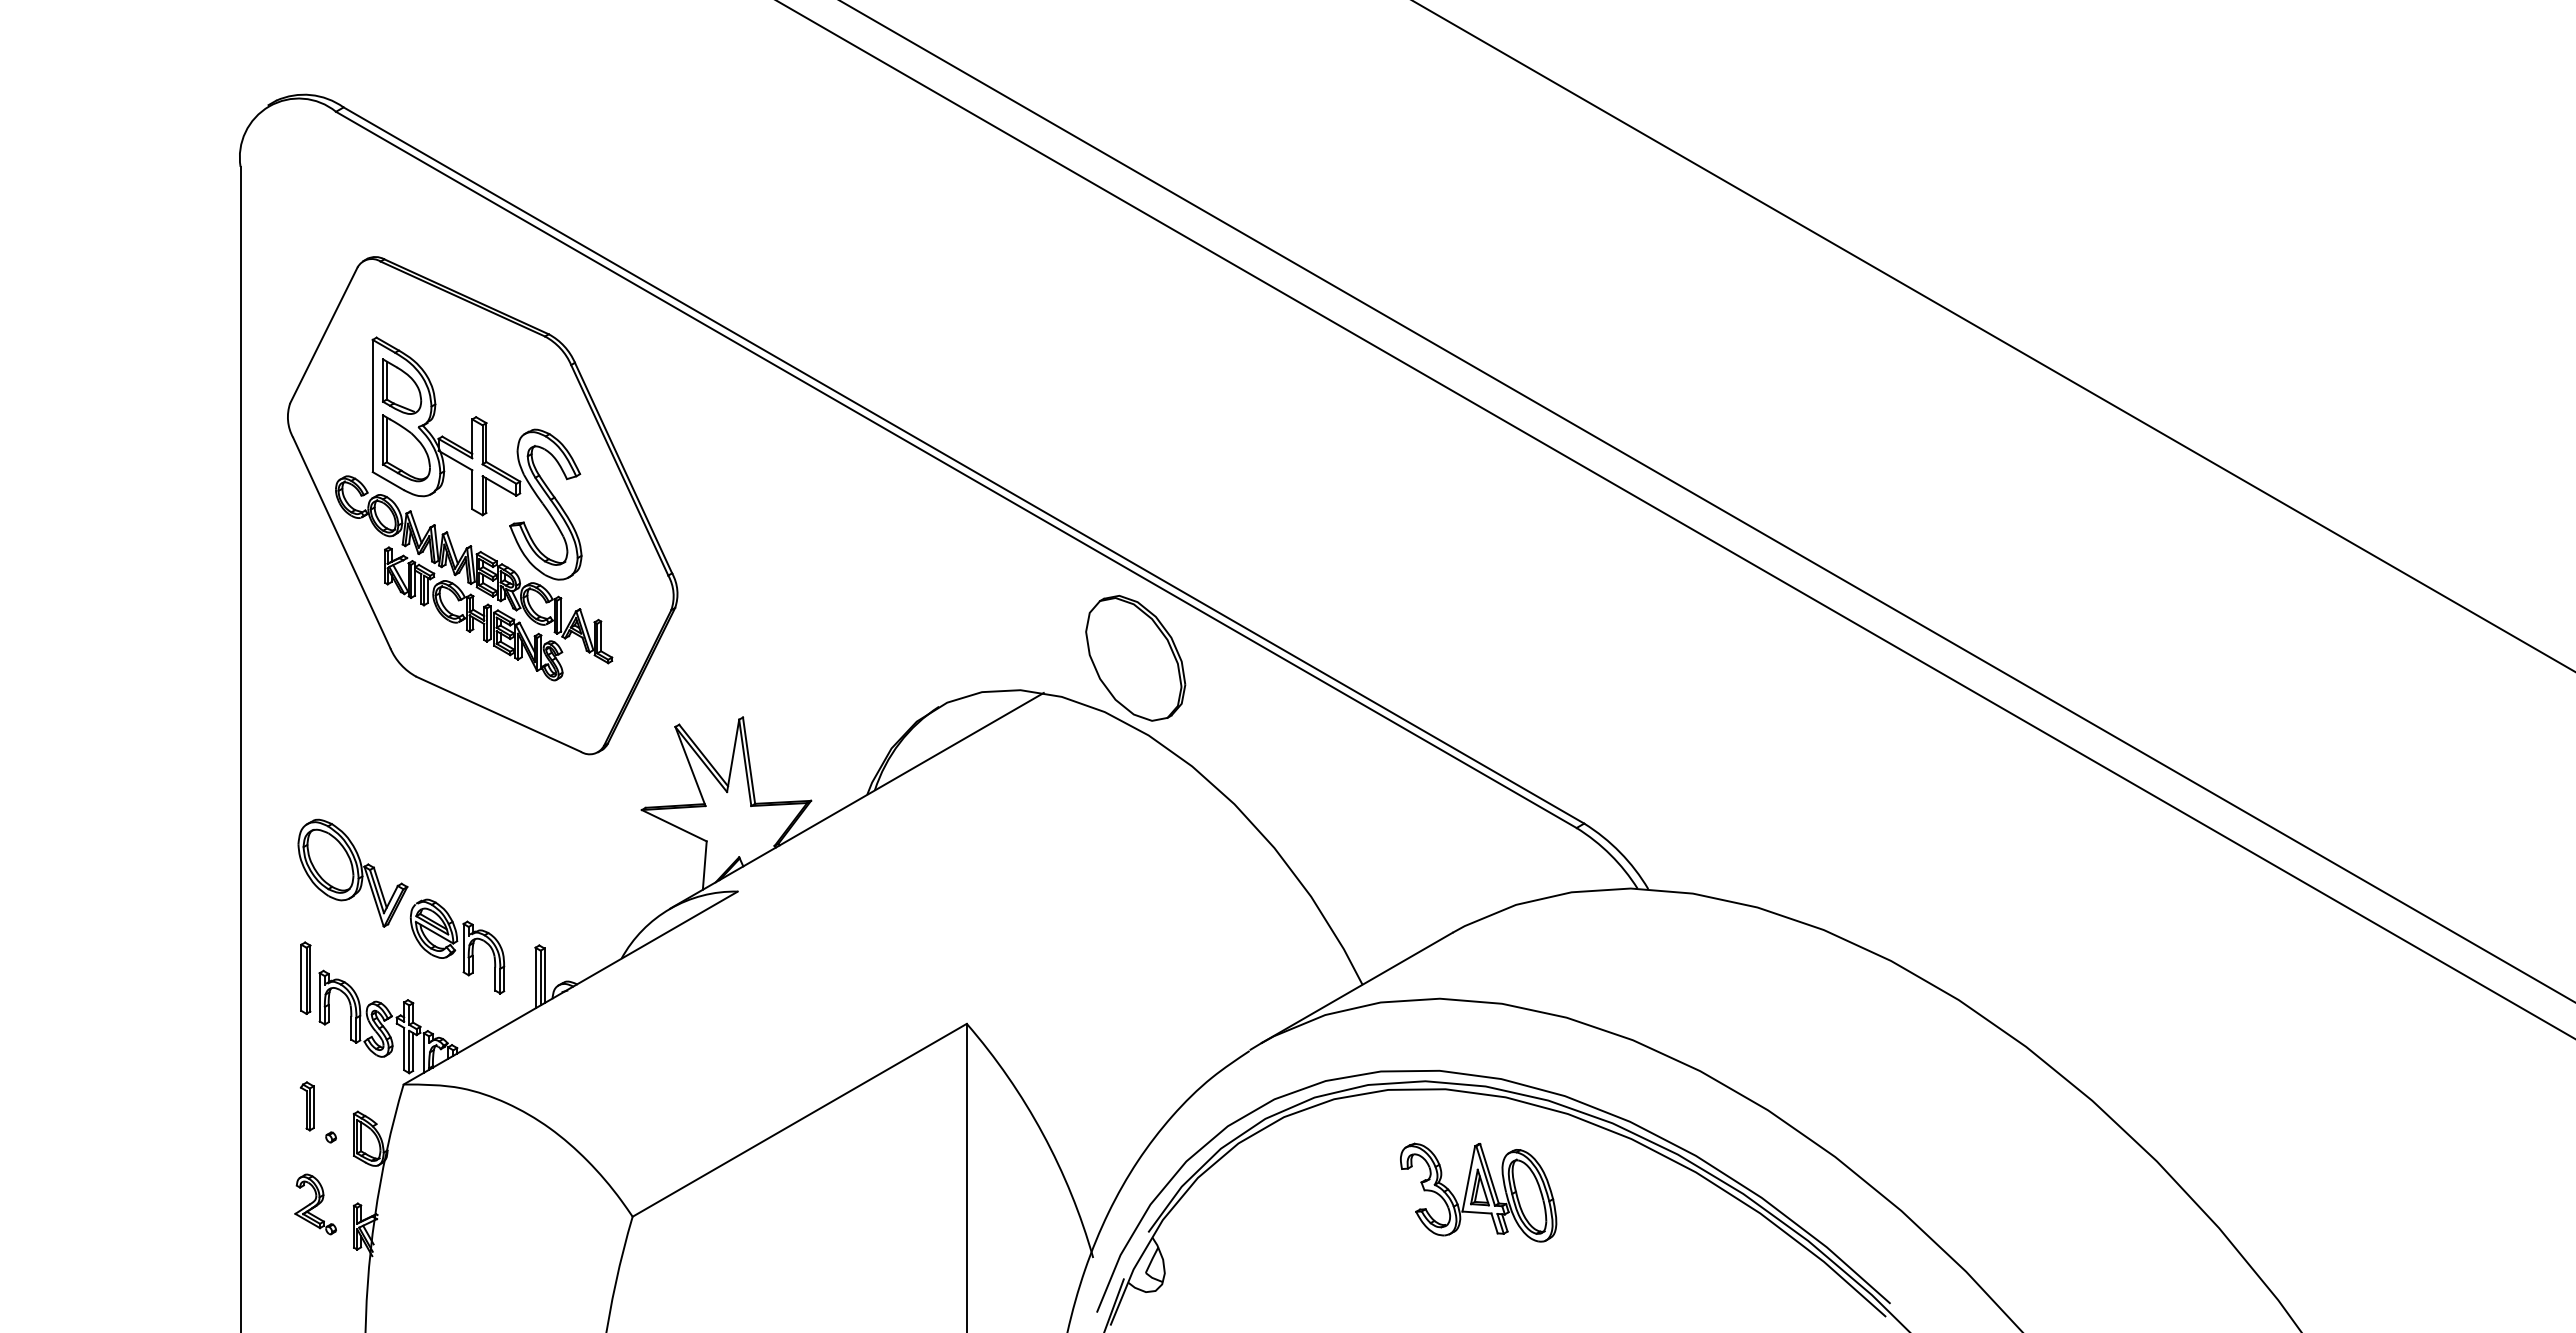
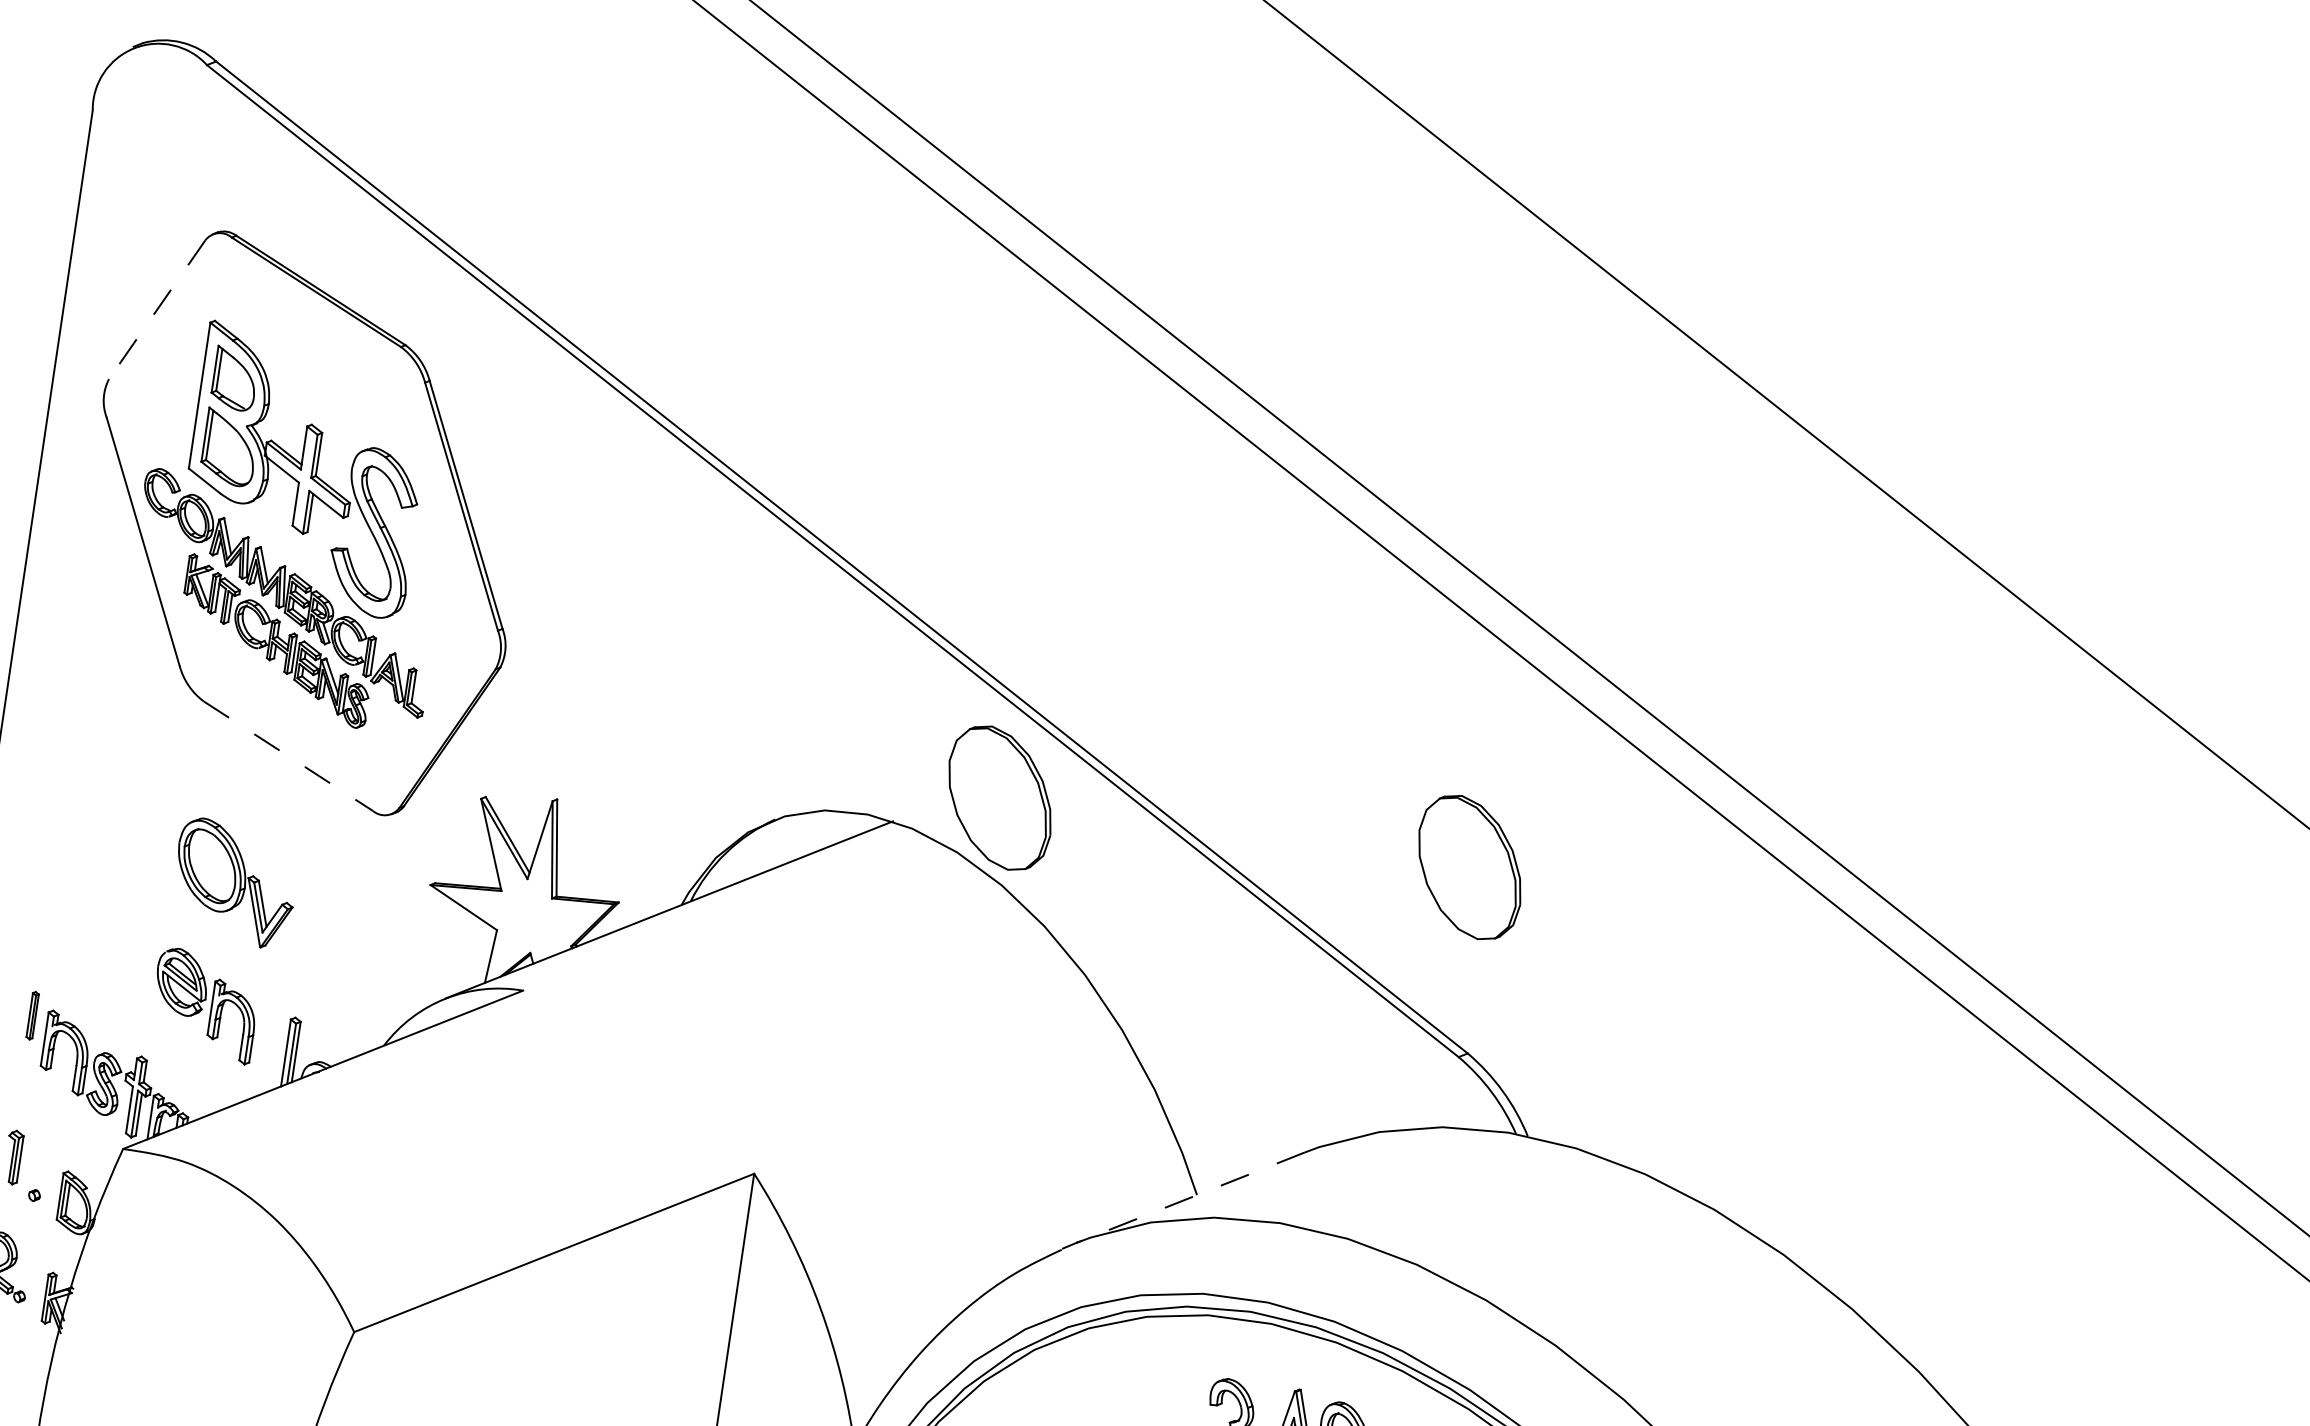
line: (323, 335) -> (156, 309), solid -> dashed
part: (1561, 658) -> (1469, 867), added
line: (499, 714) -> (289, 756), solid -> dashed
part: (352, 872) -> (234, 882), moved
part: (305, 977) -> (32, 1014), size x0.6
line: (1356, 988) -> (1189, 1198), solid -> dashed

